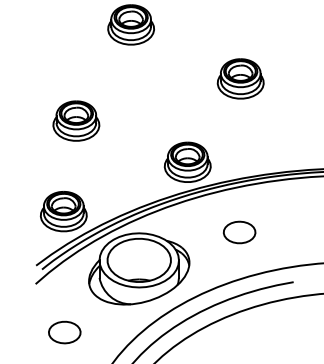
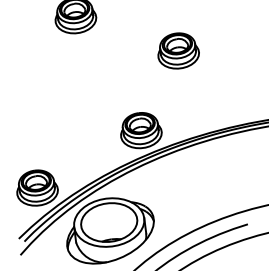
part: (76, 120) -> (38, 106), removed
part: (239, 232) -> (194, 186), removed

